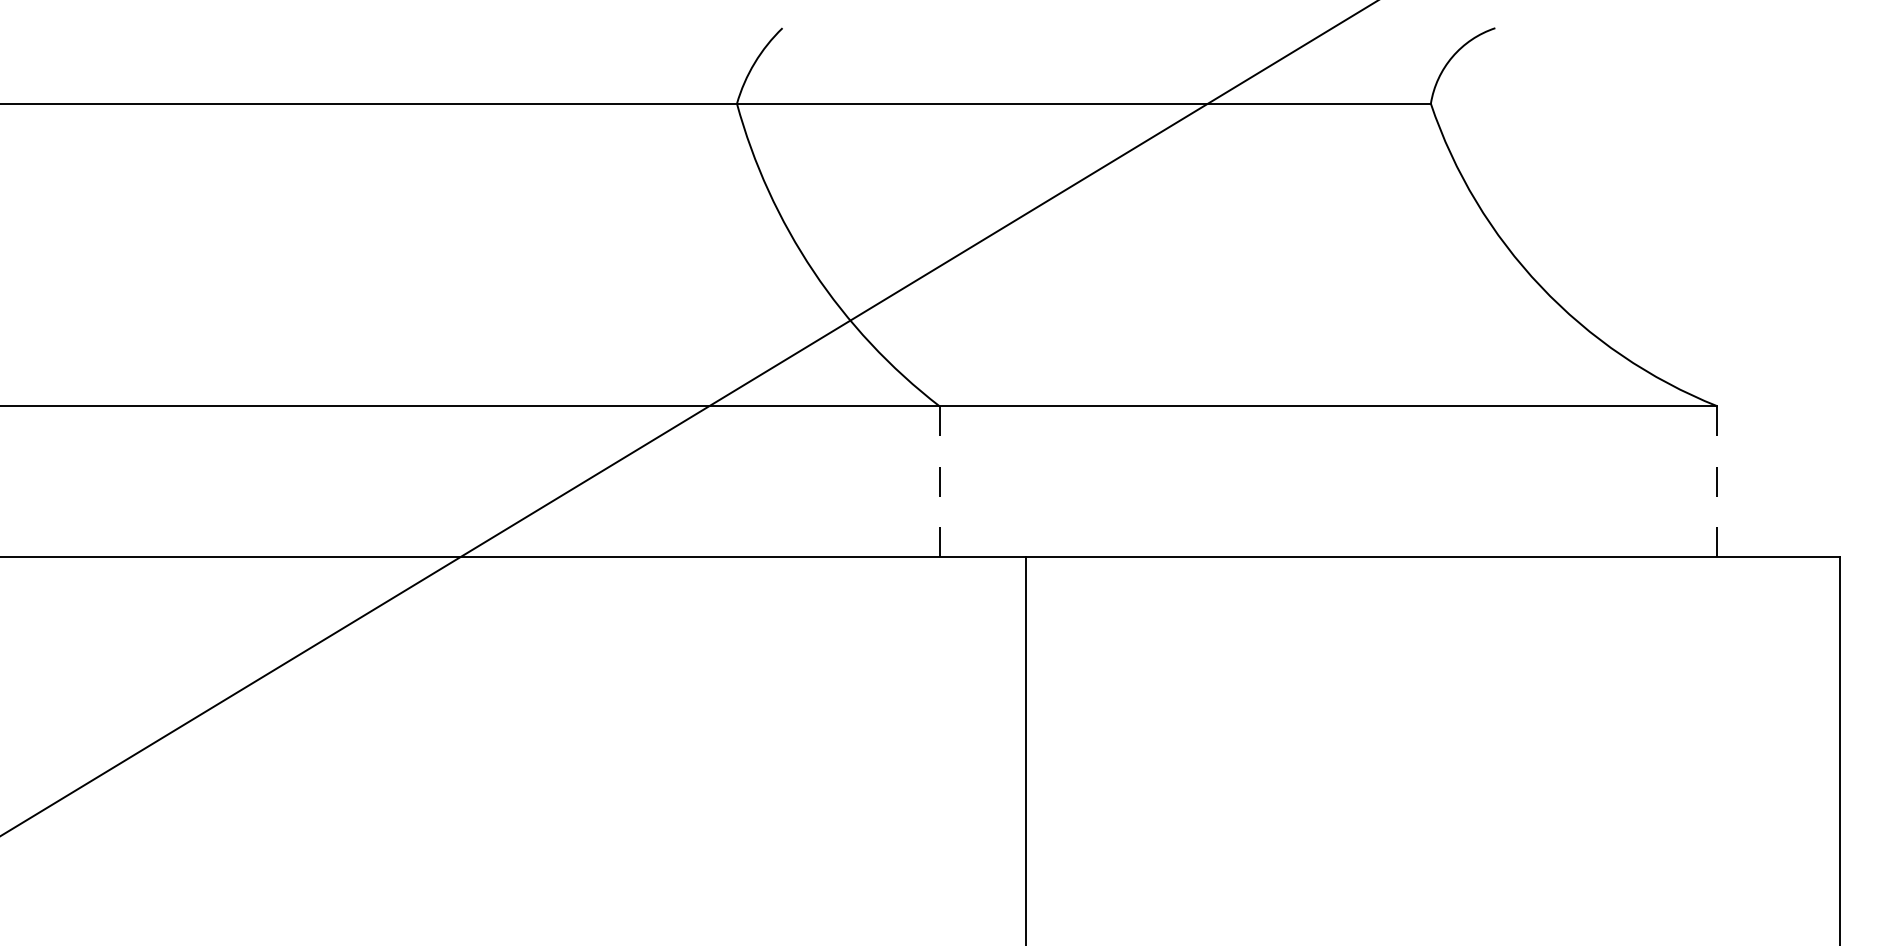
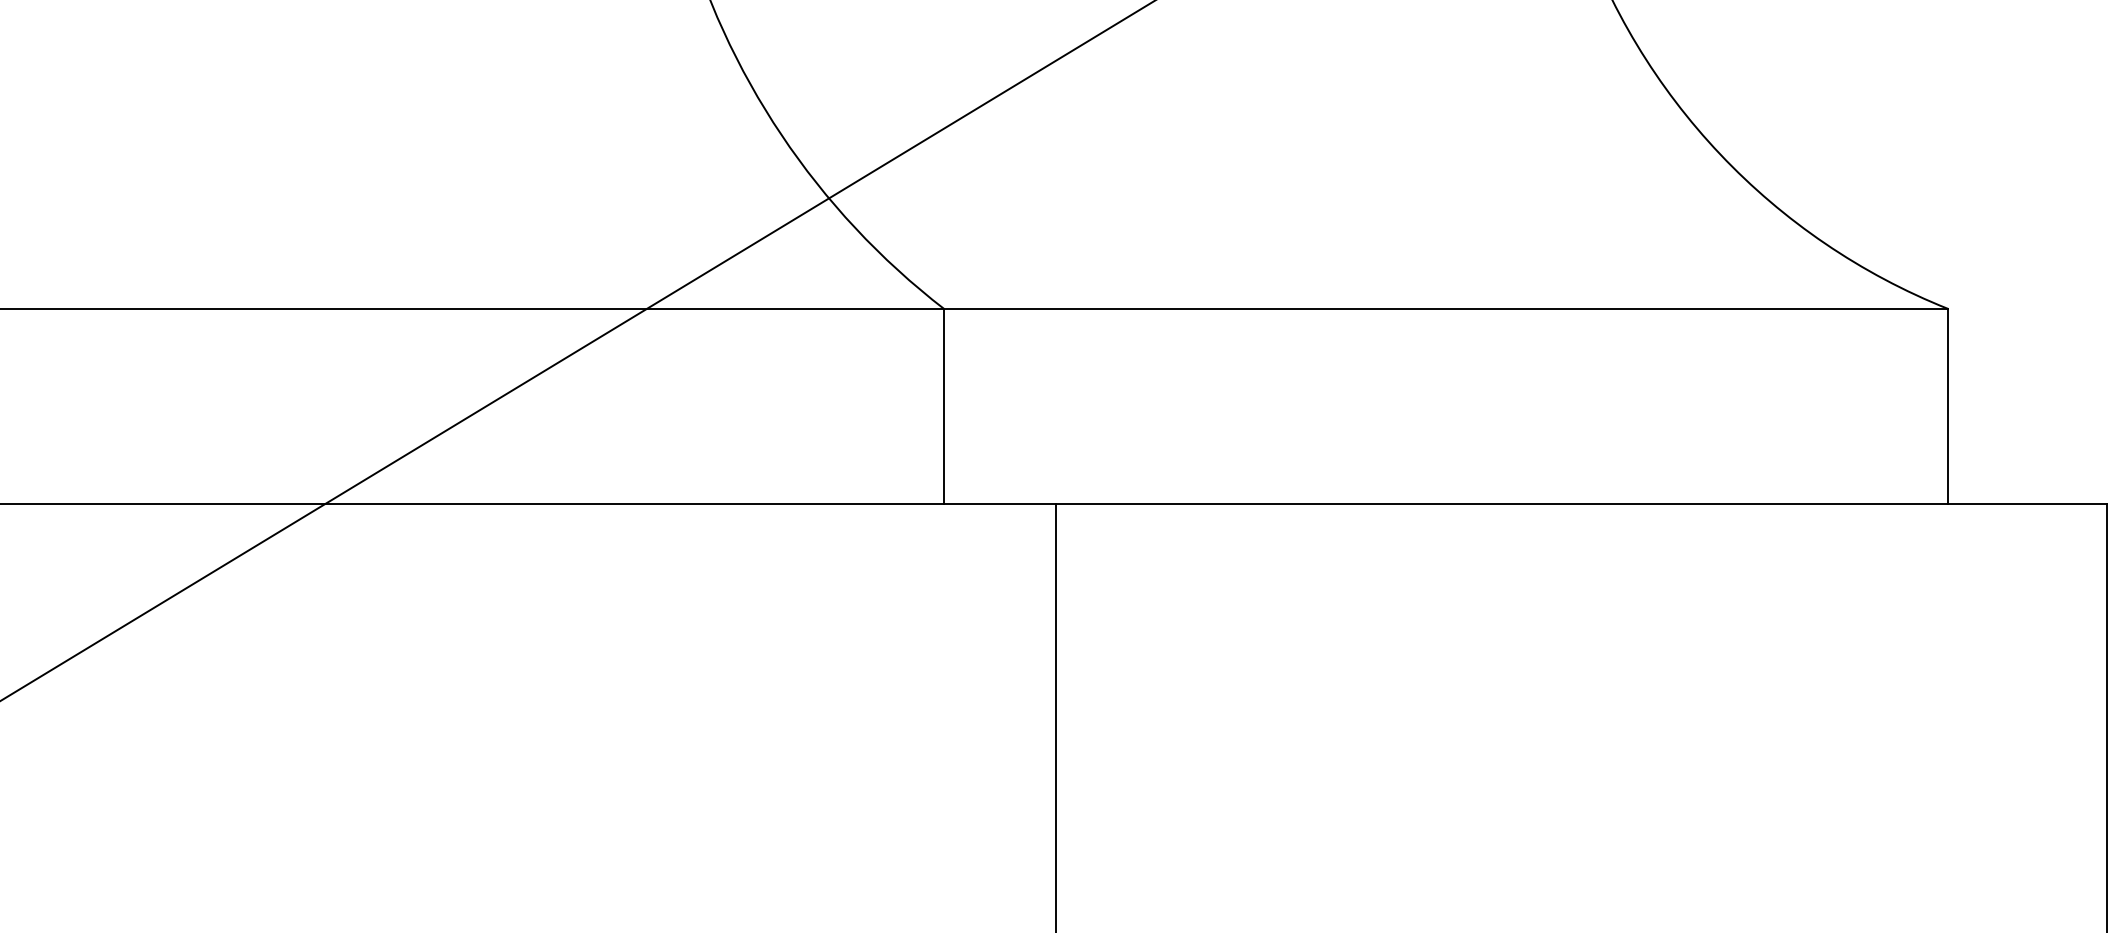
line: (939, 481) -> (944, 406), dashed -> solid
line: (1717, 481) -> (1948, 406), dashed -> solid

